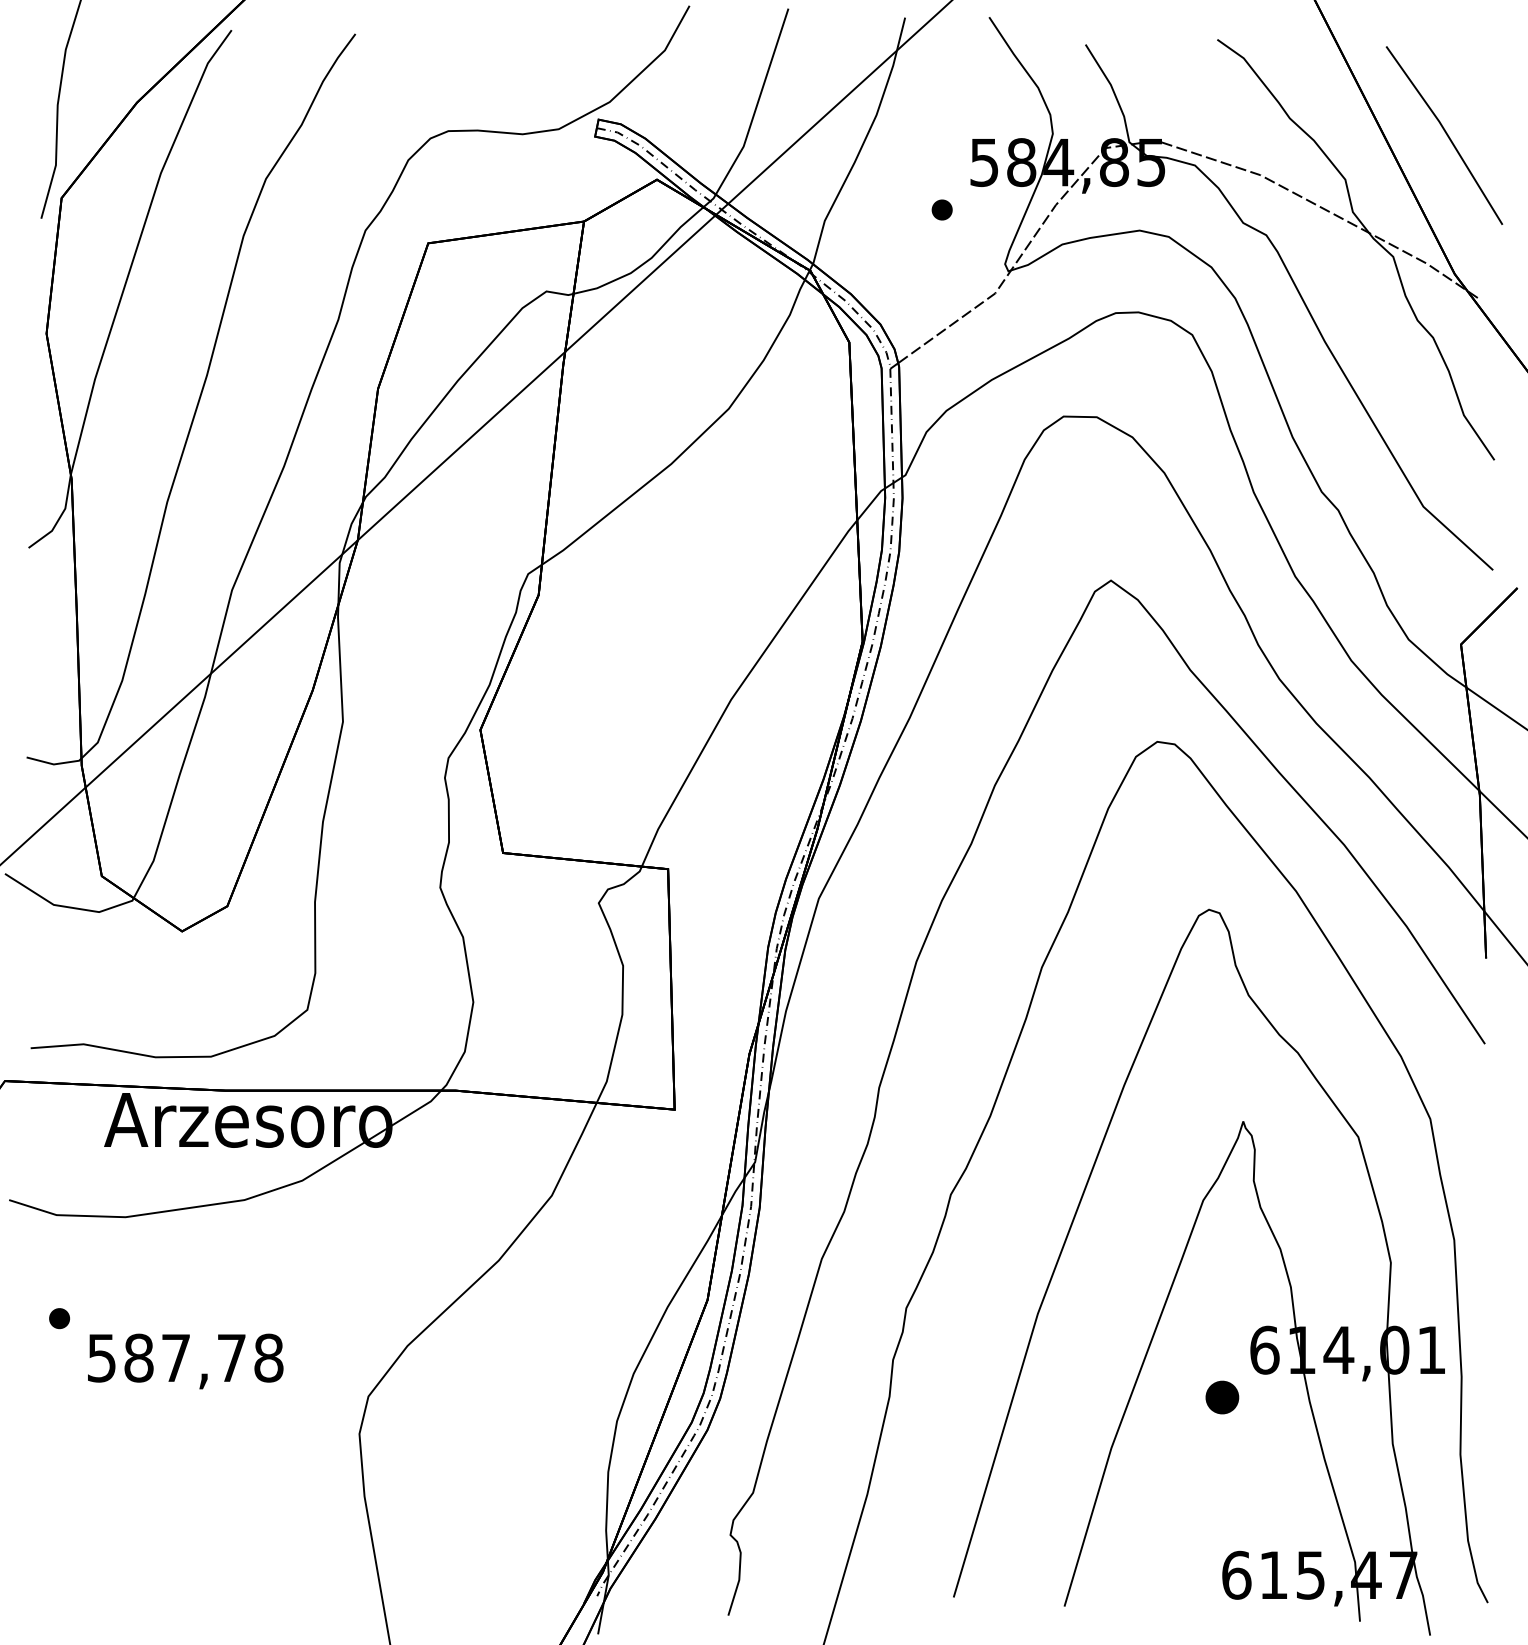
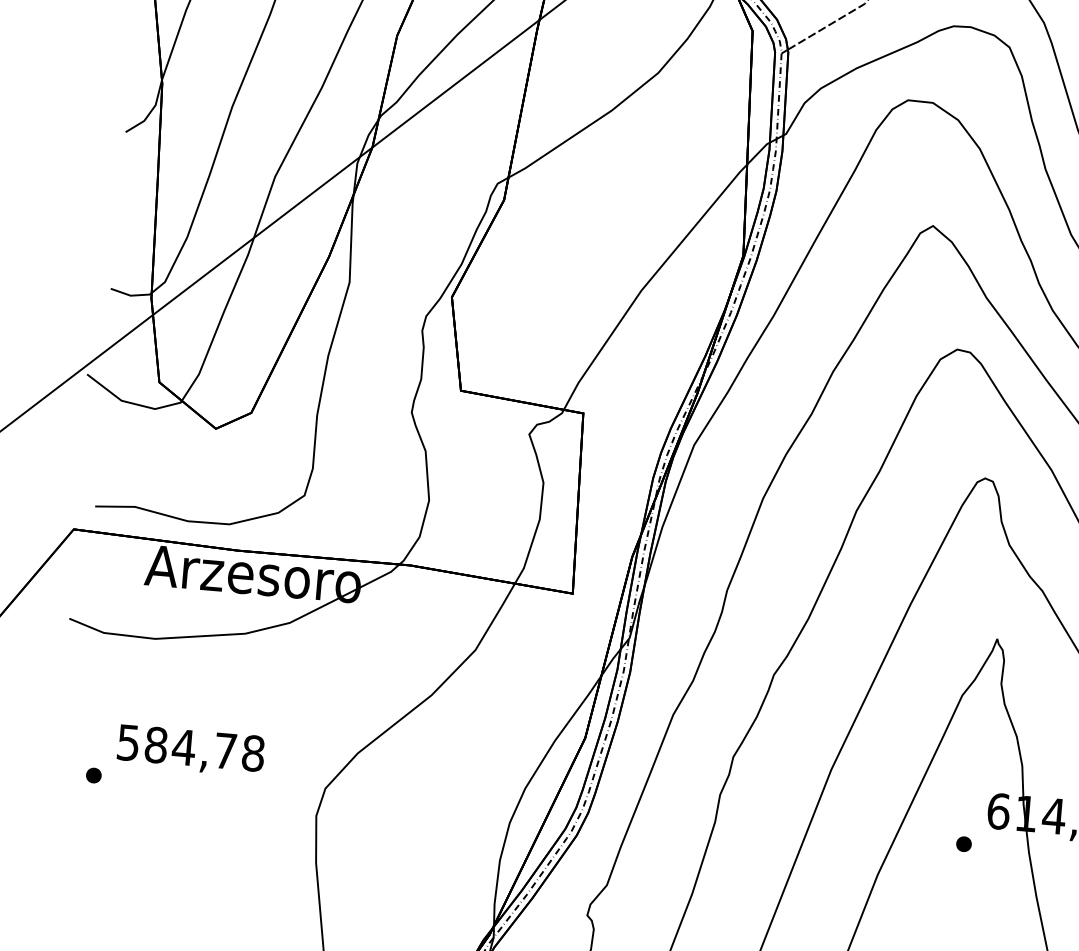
part: (59, 1318) -> (93, 775), moved
text: (175, 1357) -> (183, 747), 587,78 -> 584,78
part: (1222, 1397) -> (964, 844), size x0.62

